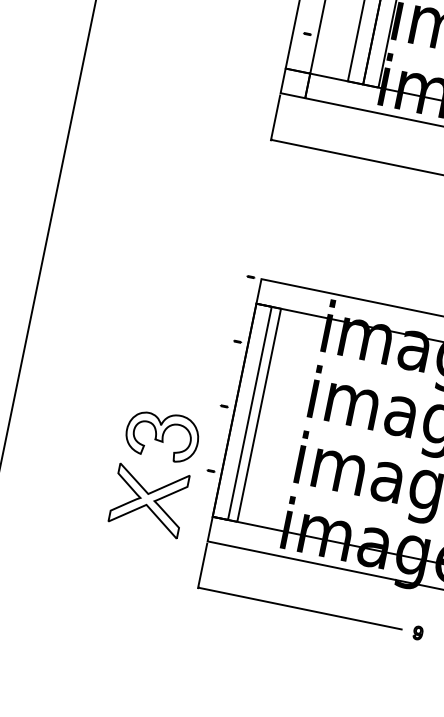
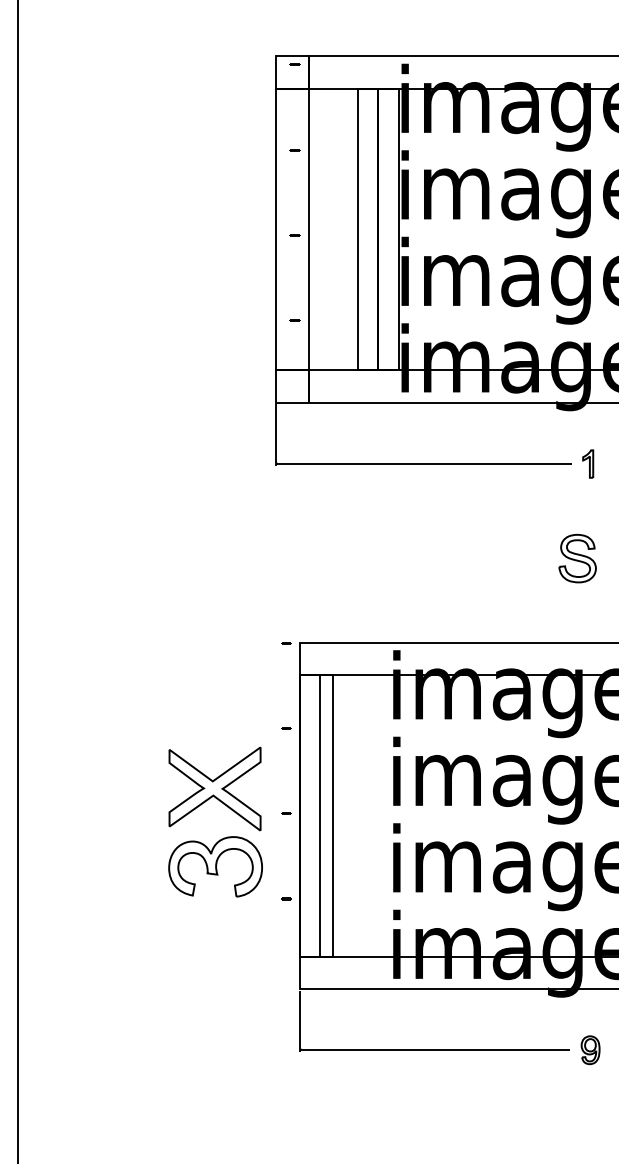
part: (148, 499) -> (214, 788), moved
part: (418, 633) -> (590, 1050), size x1.67

